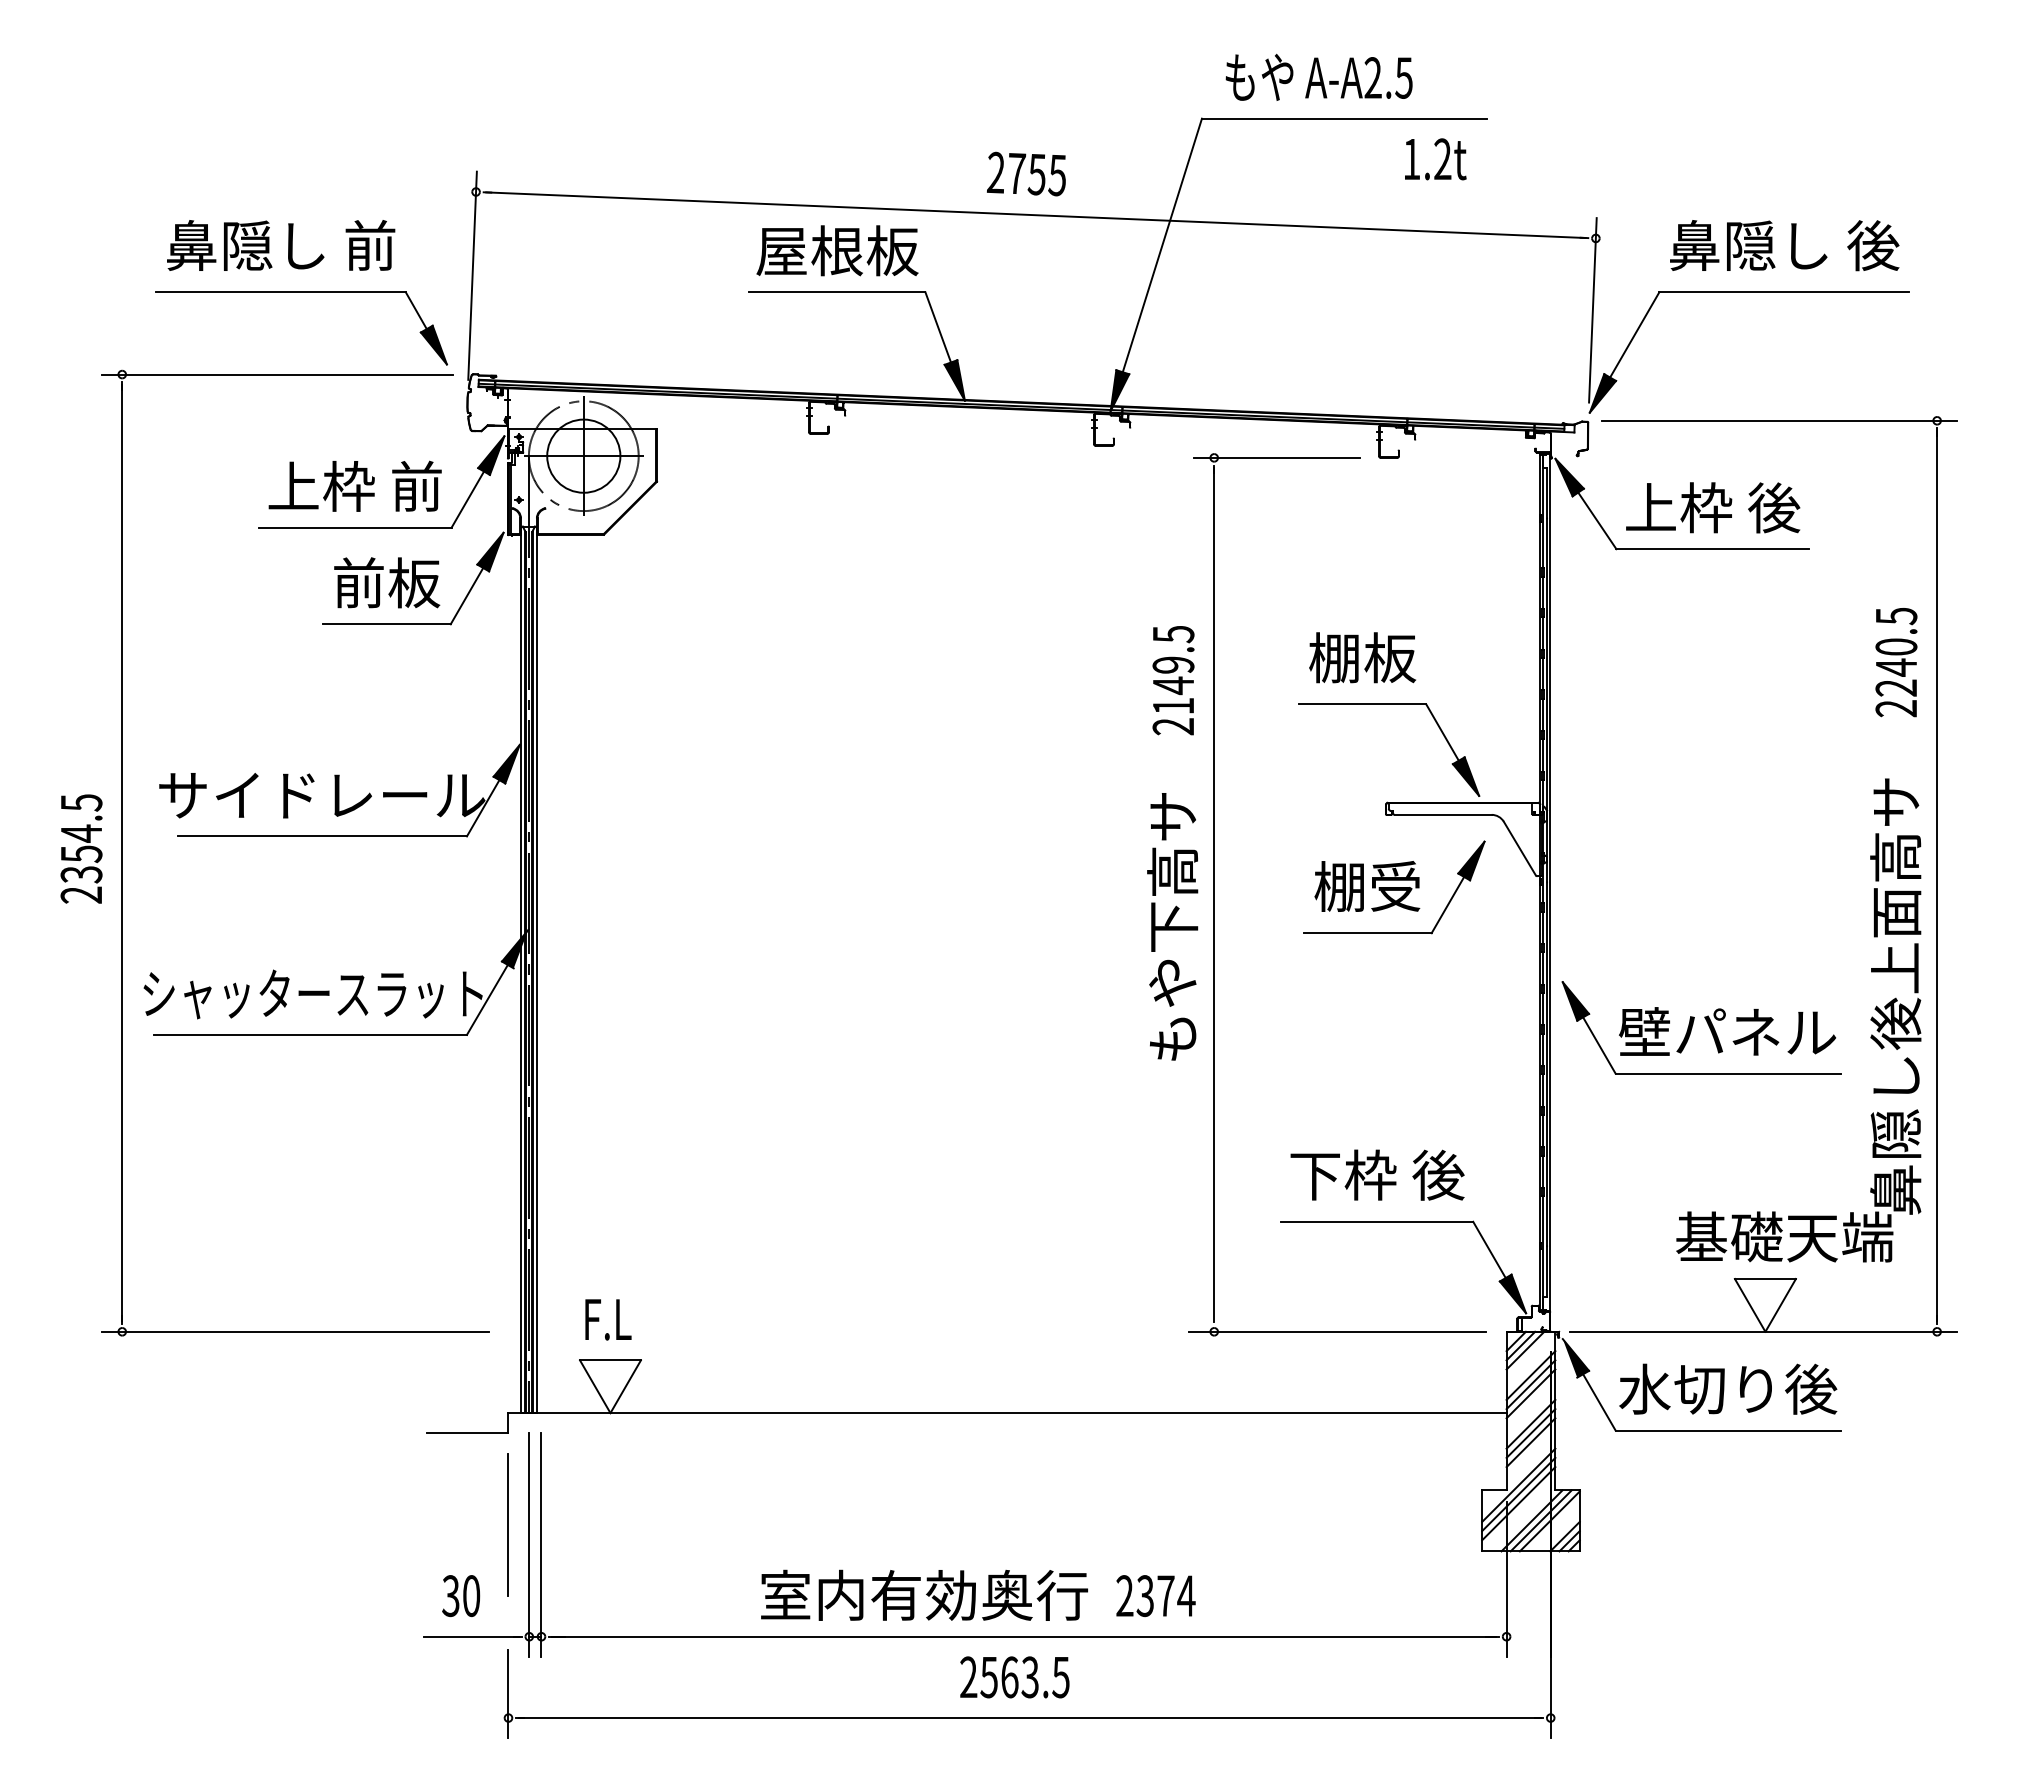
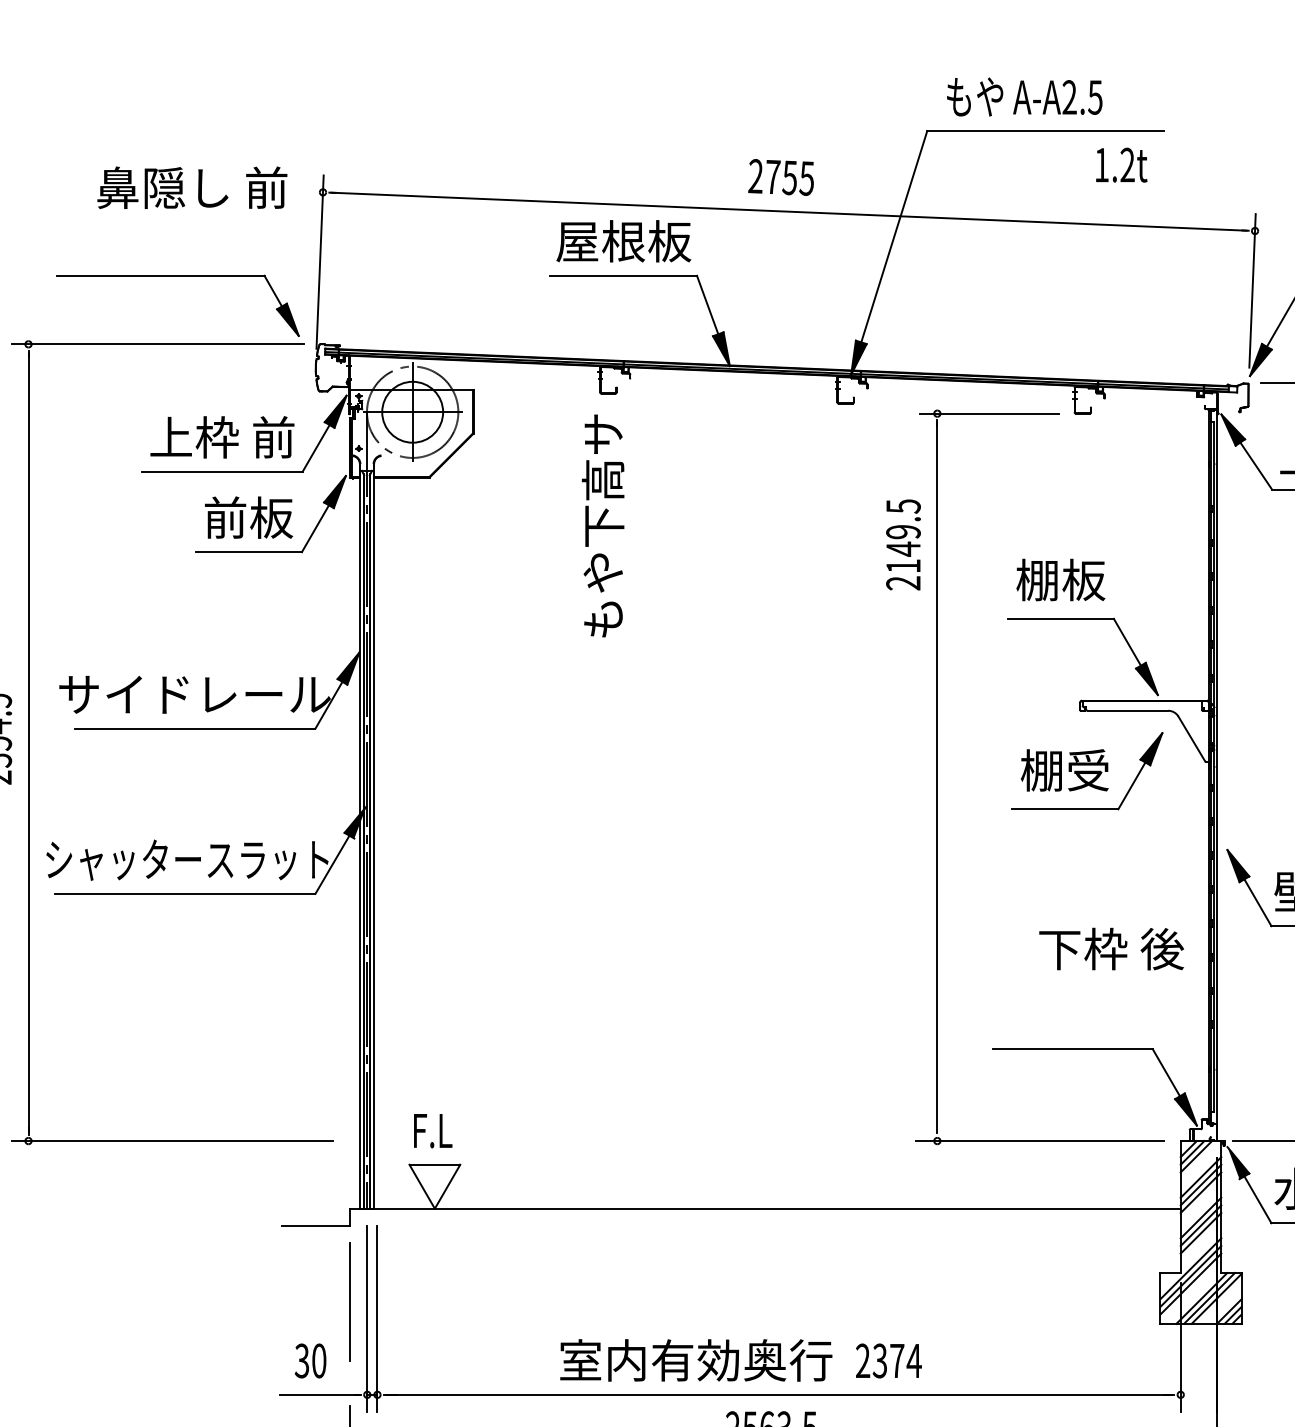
text: (281, 245) -> (192, 187), moved
text: (1173, 680) -> (903, 544), moved
text: (1172, 926) -> (603, 525), moved
text: (1377, 1174) -> (1111, 948), moved

